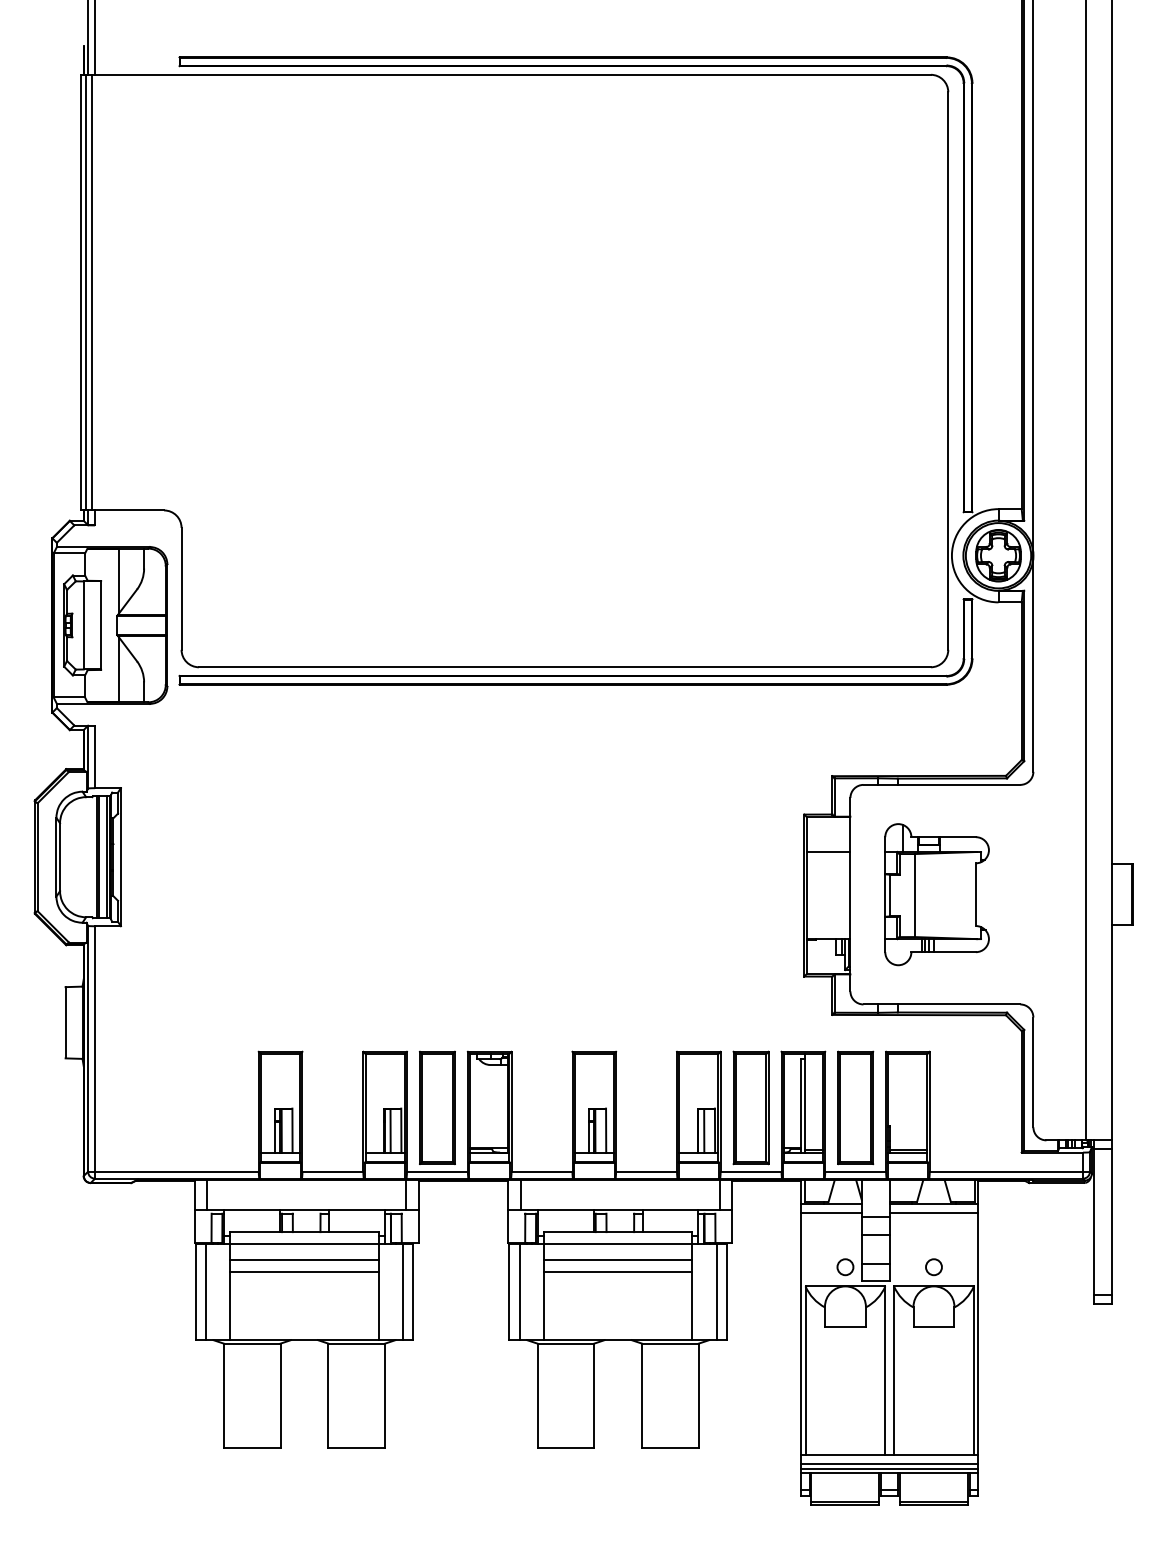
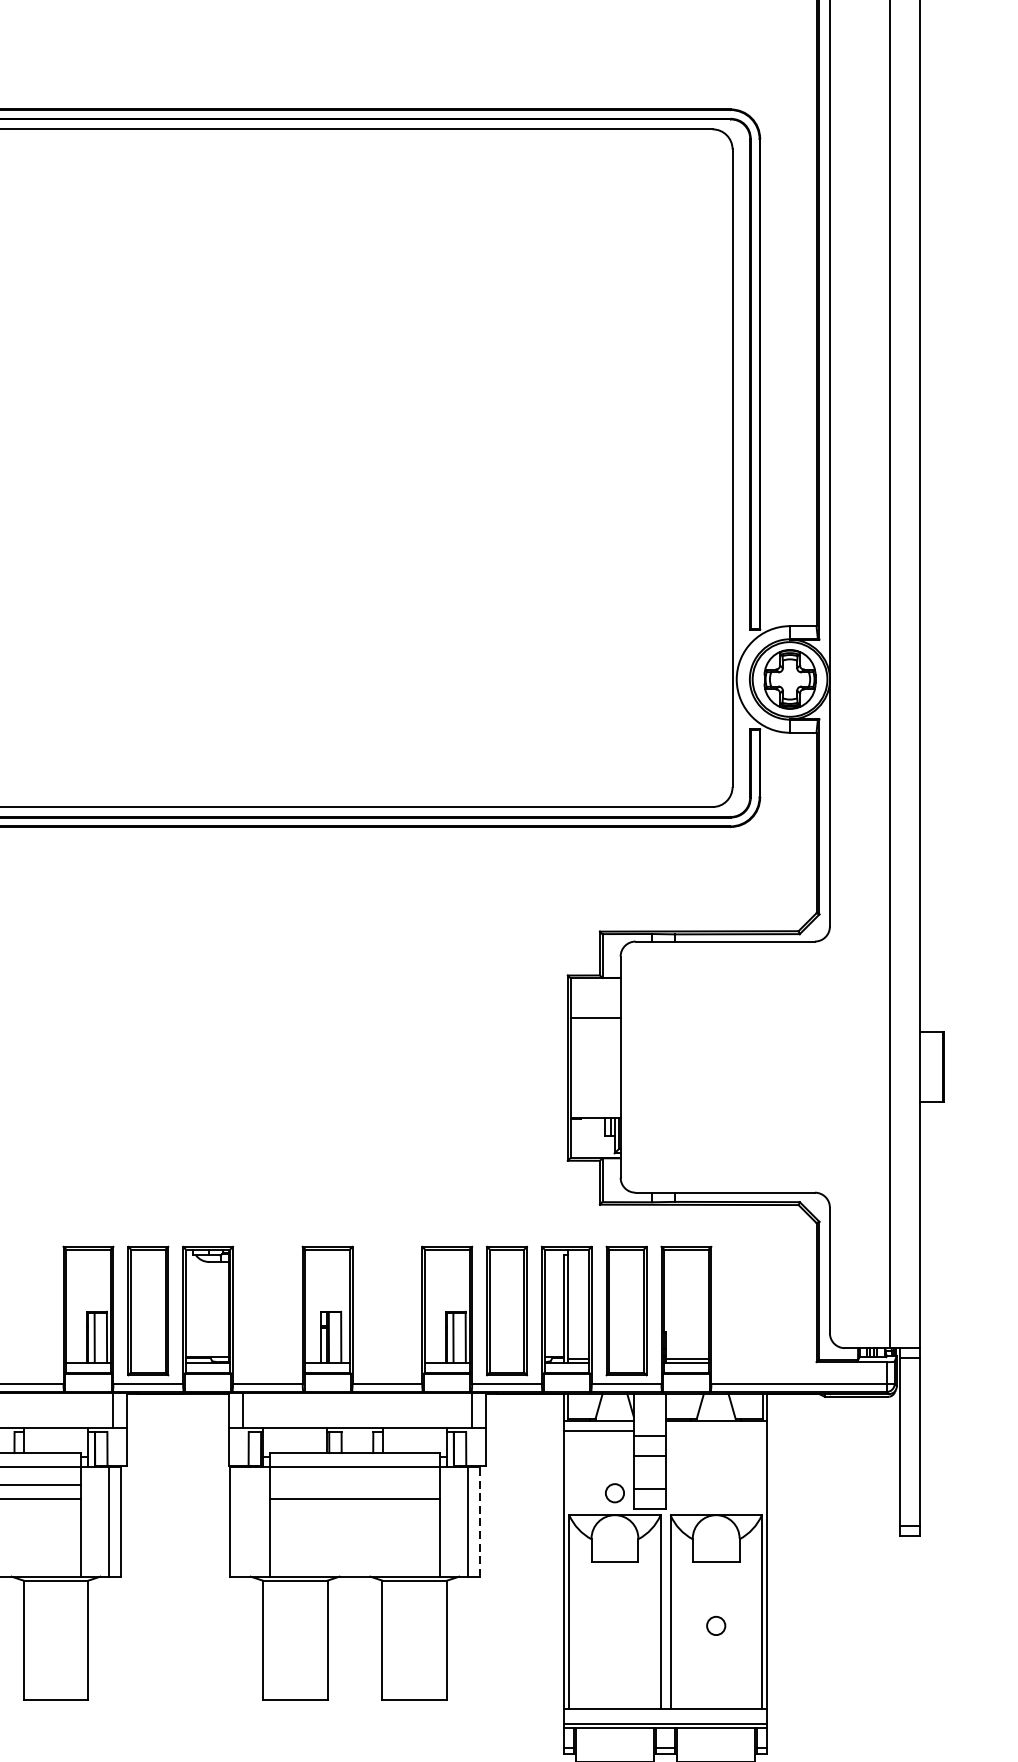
part: (936, 894) -> (719, 1066), removed
line: (933, 1212) -> (715, 1430), removed
line: (618, 1260) -> (355, 1485), removed
circle: (933, 1267) -> (715, 1626), moved
line: (519, 1292) -> (242, 1522), removed
line: (727, 1292) -> (480, 1522), solid -> dashed
line: (889, 1464) -> (665, 1718), removed

